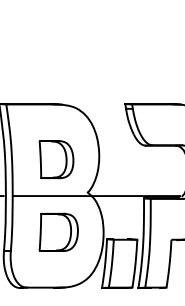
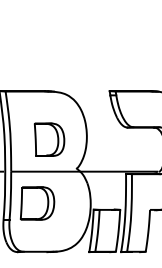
part: (58, 231) -> (37, 202), moved

